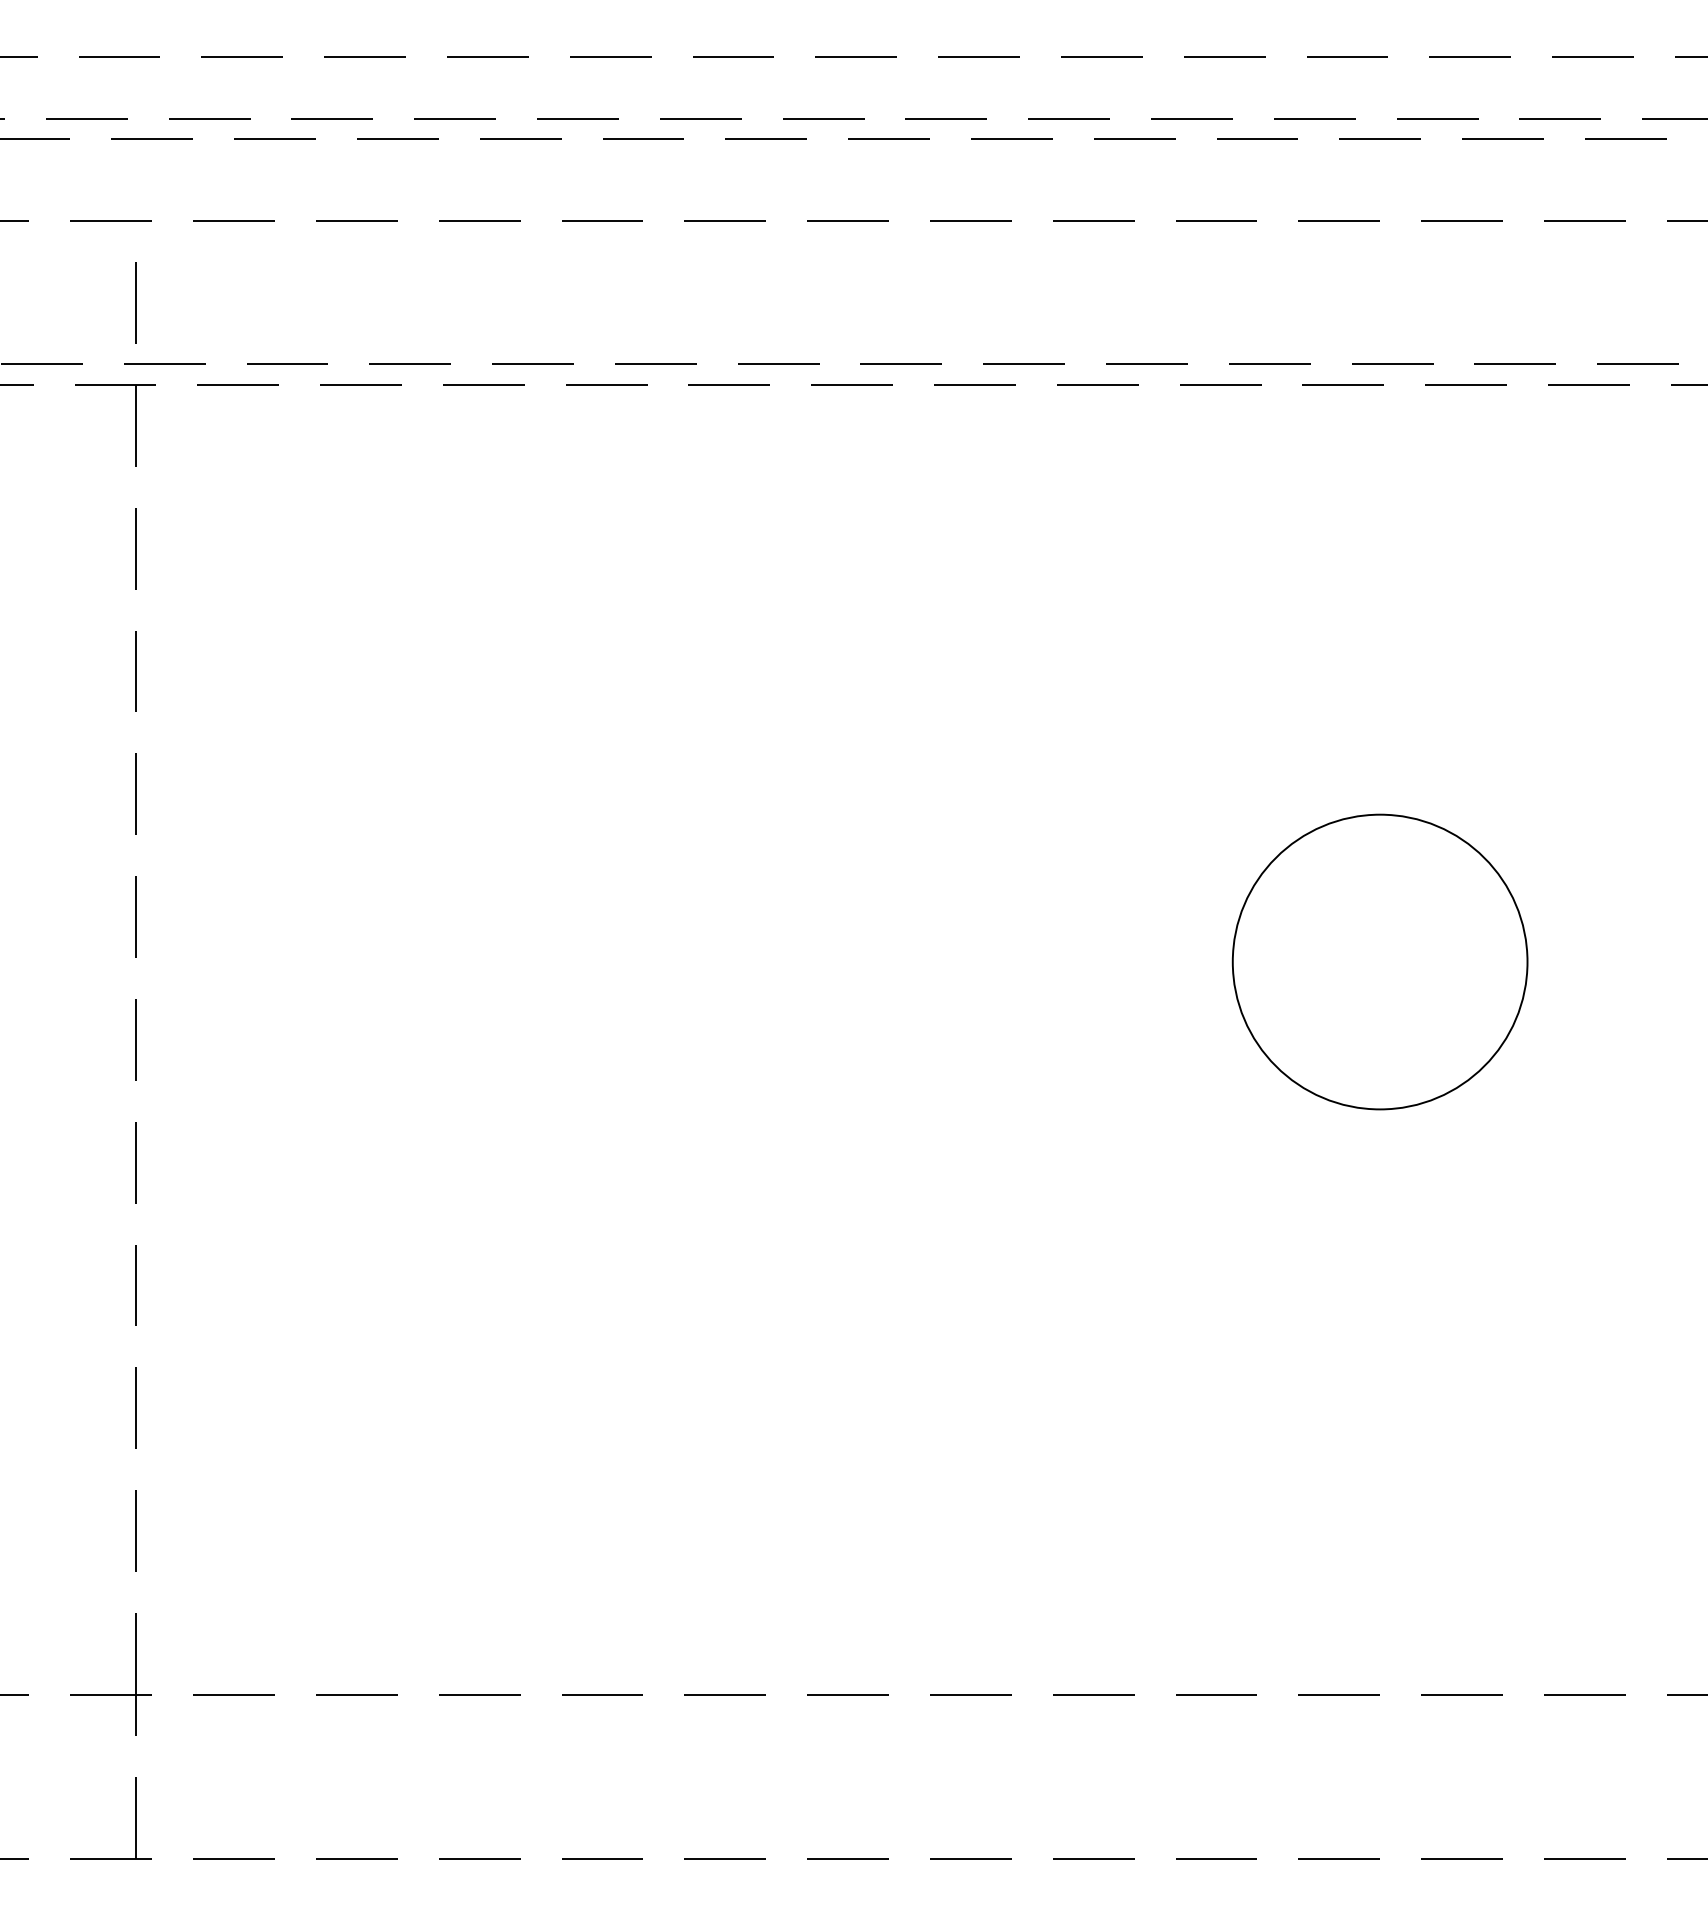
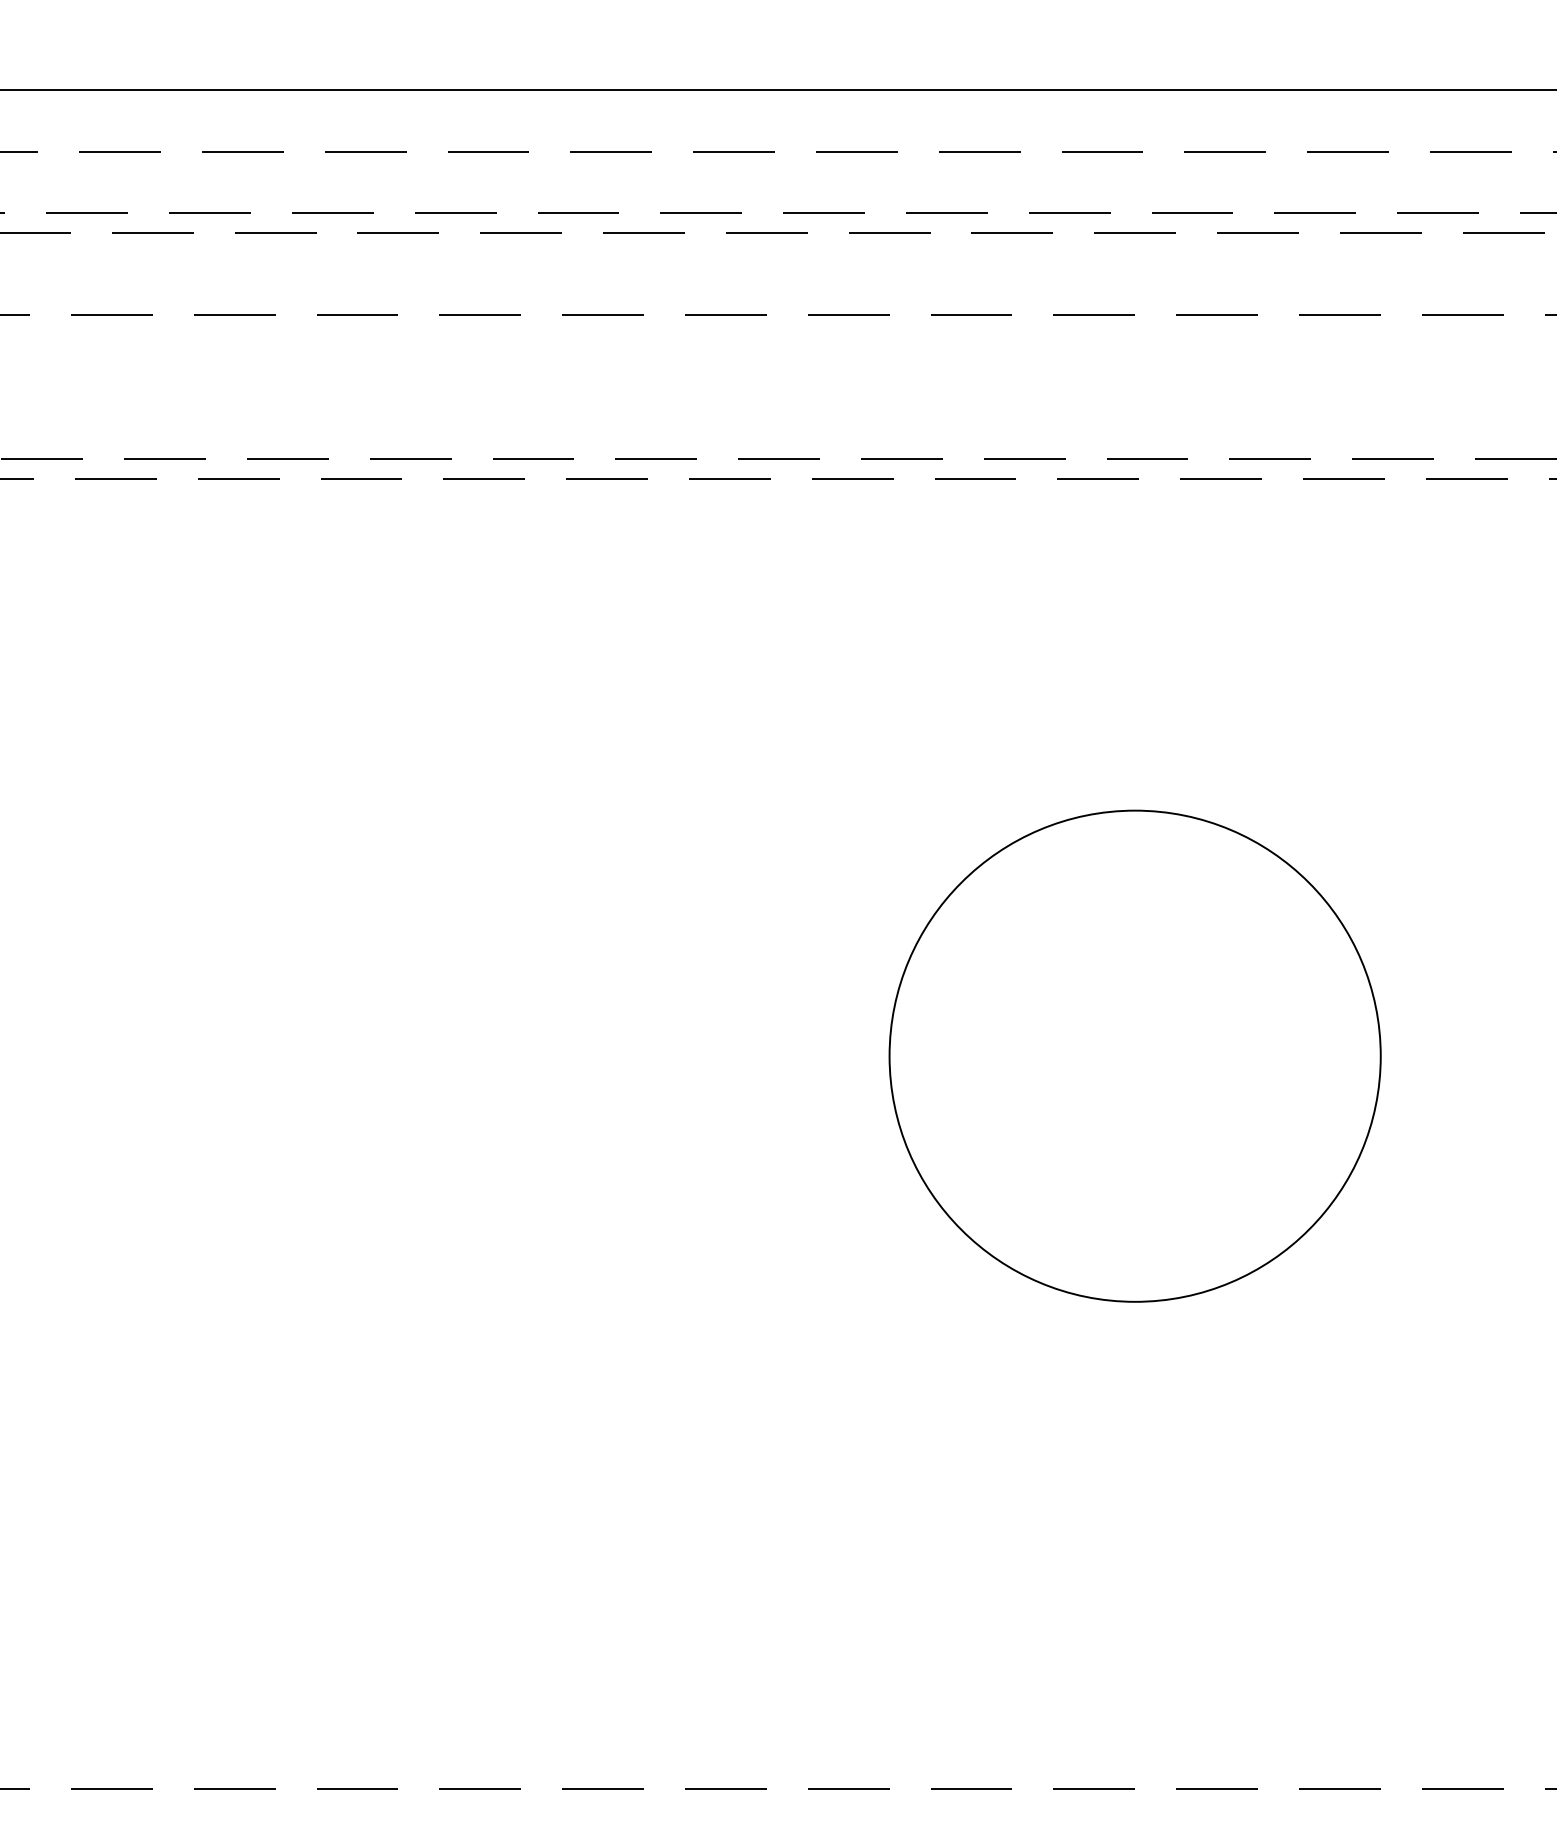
circle: (1379, 961) -> (1134, 1055), size x1.67

